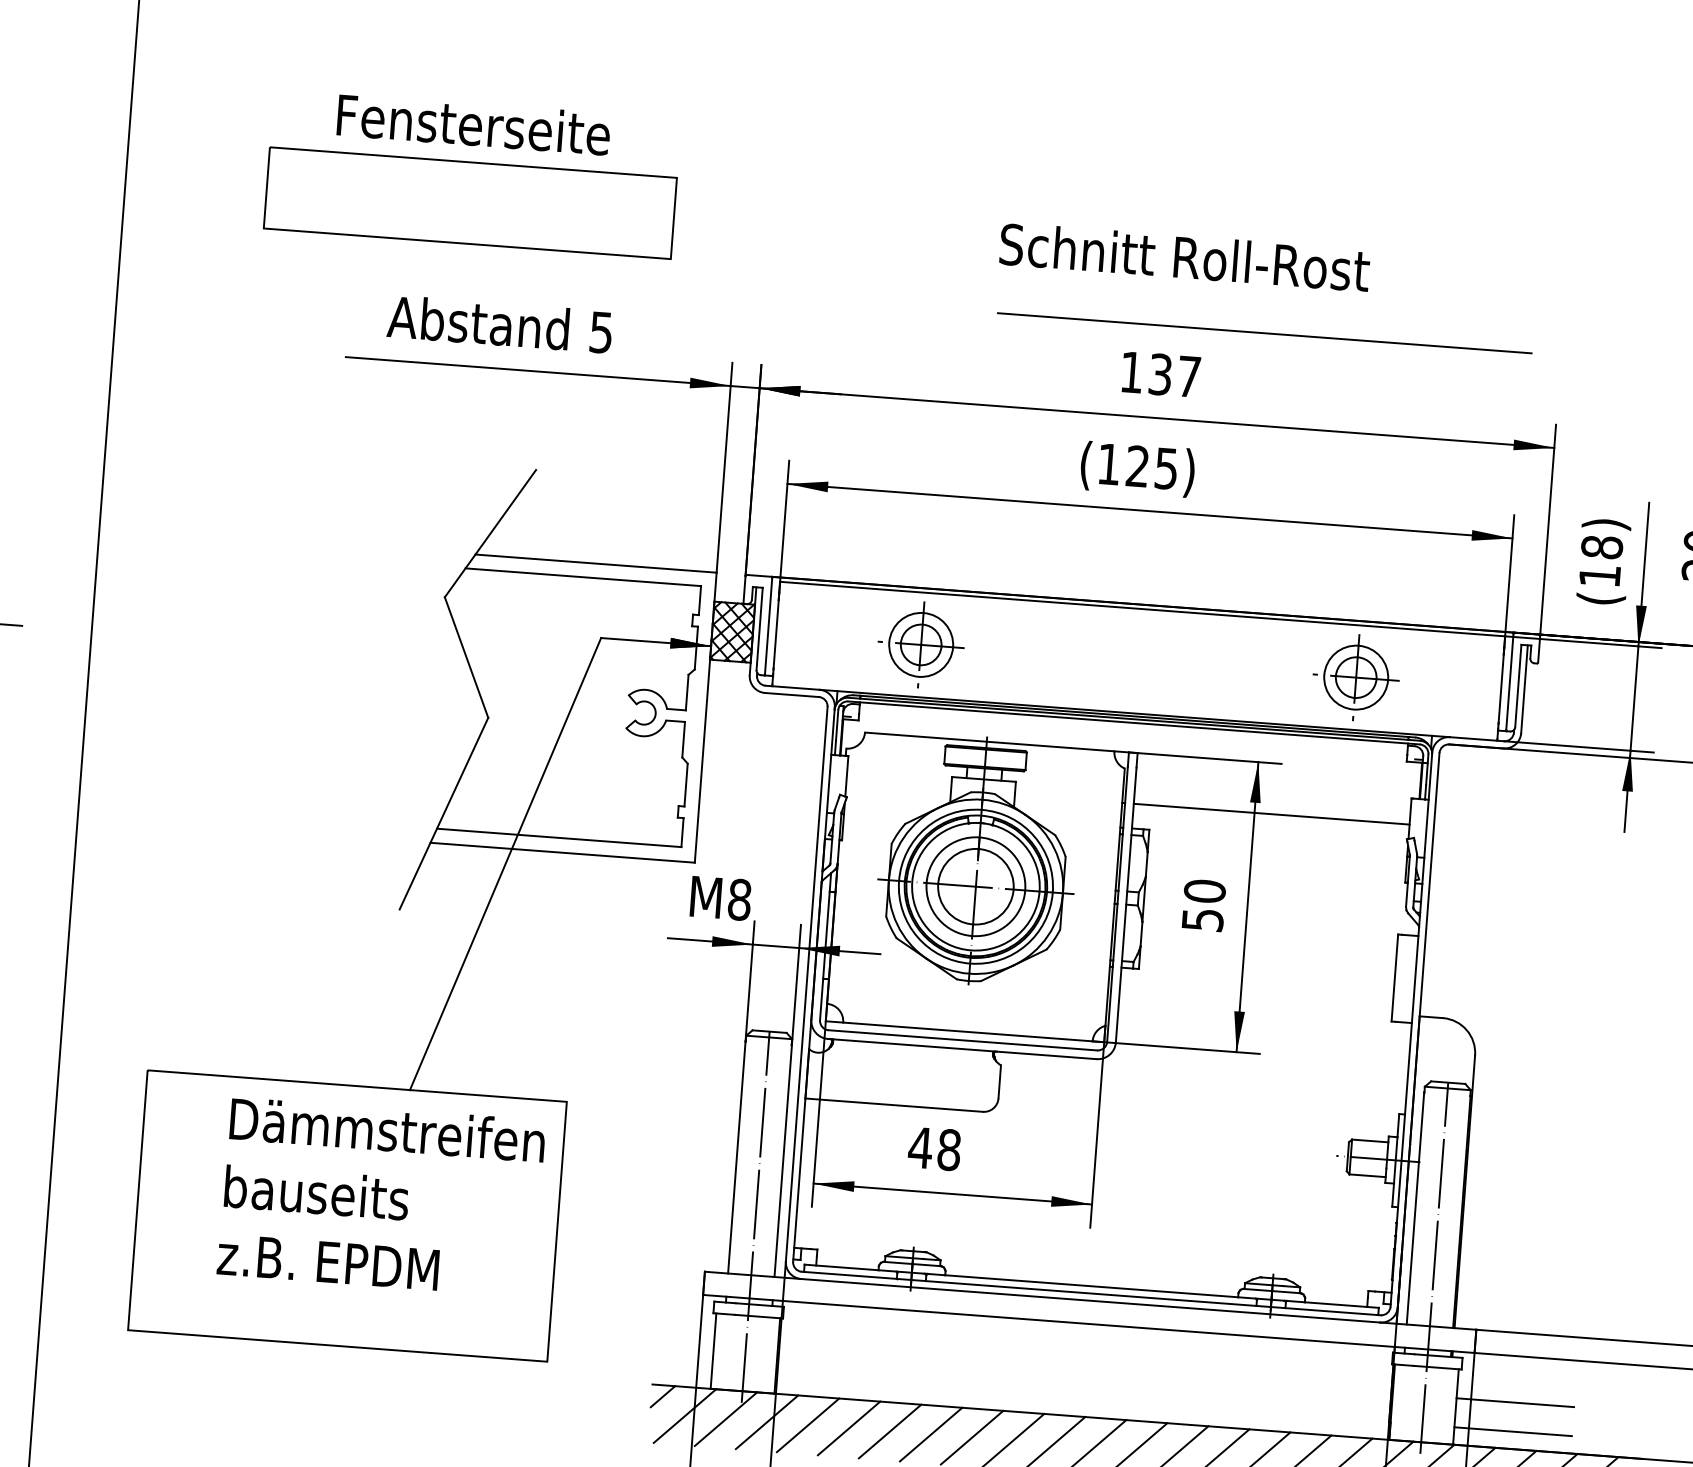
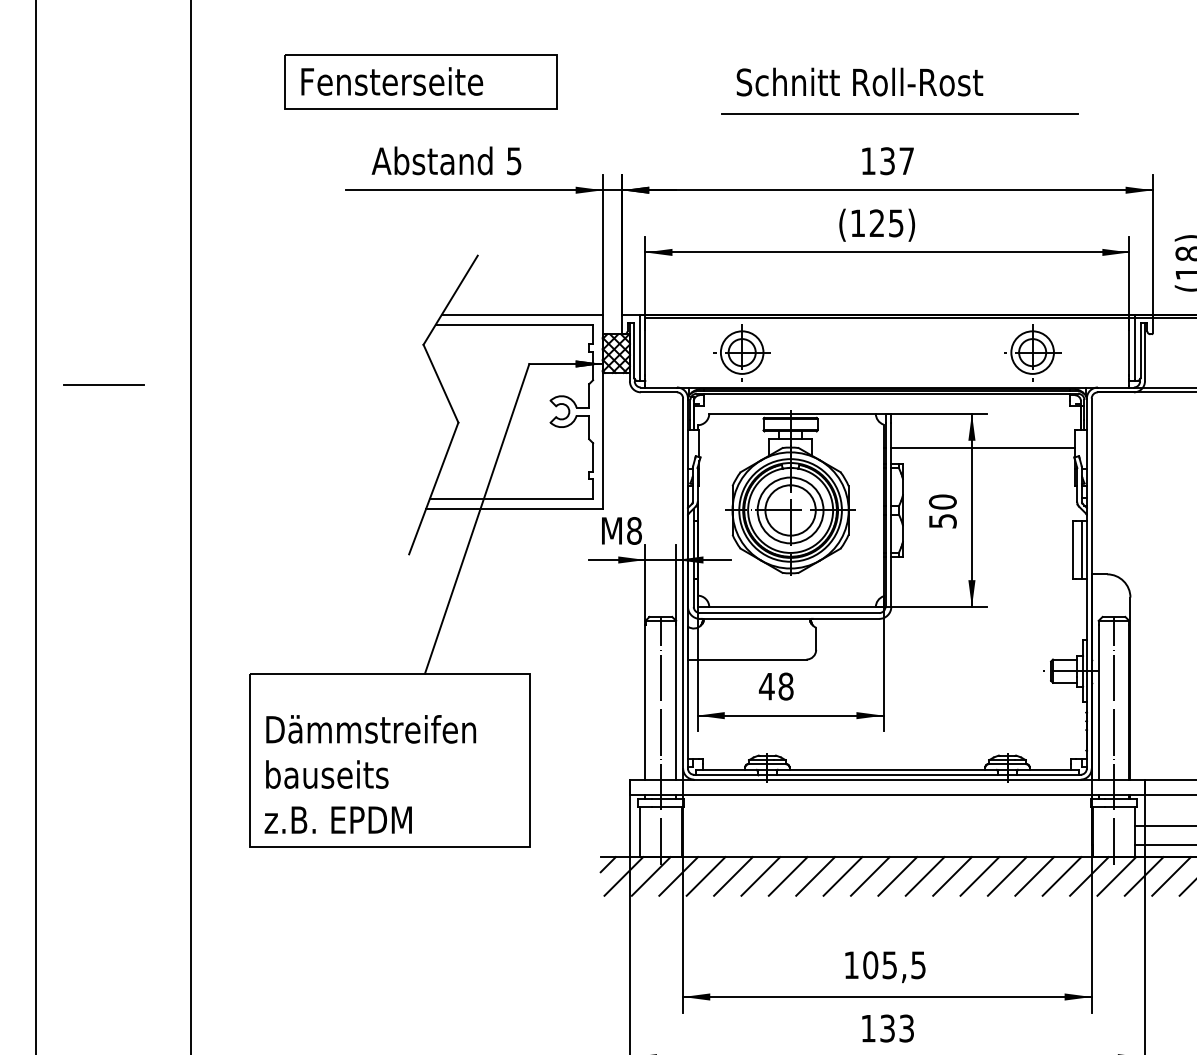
text: (474, 124) -> (392, 81), moved
text: (1184, 256) -> (859, 81), moved
line: (1264, 333) -> (899, 113), moved
line: (1408, 979) -> (1082, 550), added
text: (381, 1197) -> (370, 774), moved

